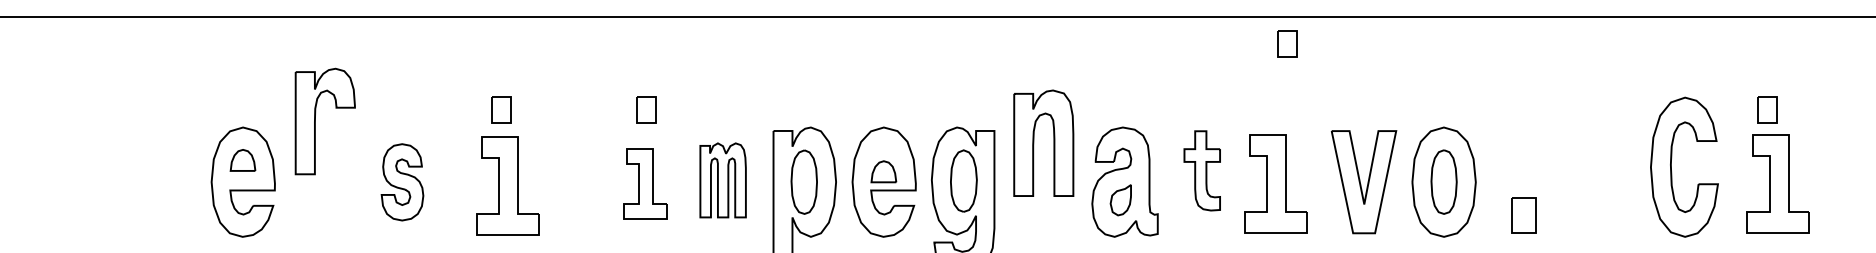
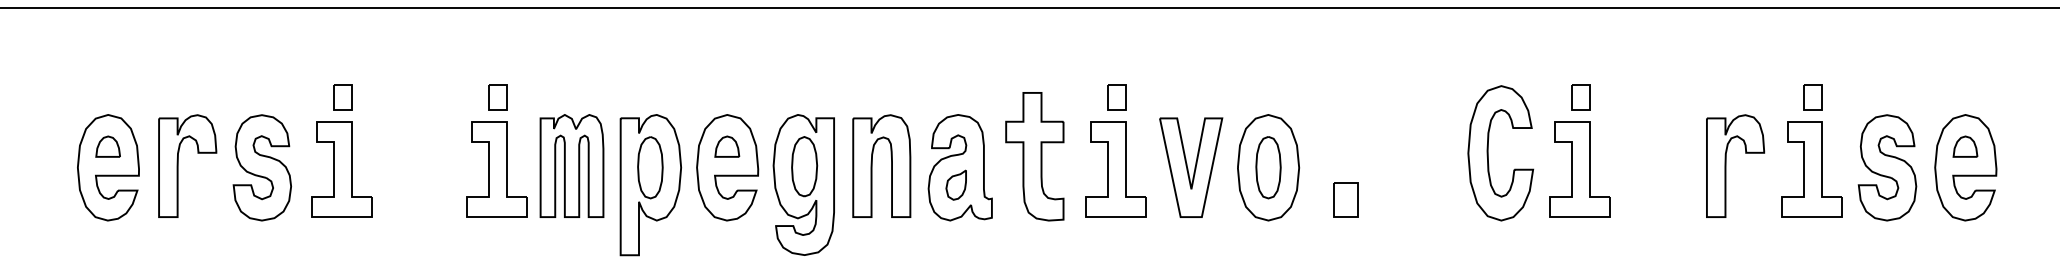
part: (1286, 44) -> (1116, 97), moved
part: (501, 109) -> (342, 97), moved
part: (315, 120) -> (178, 165), moved
part: (1034, 142) -> (872, 165), moved
part: (1201, 170) -> (1034, 156), size x1.67
part: (884, 171) -> (727, 146), moved
part: (722, 179) -> (571, 165), size x1.43
part: (401, 181) -> (261, 167), size x1.43
part: (644, 183) -> (496, 169), size x1.43
part: (1275, 183) -> (1115, 169), moved
part: (1777, 183) -> (1579, 169), moved
part: (507, 186) -> (341, 169), moved

